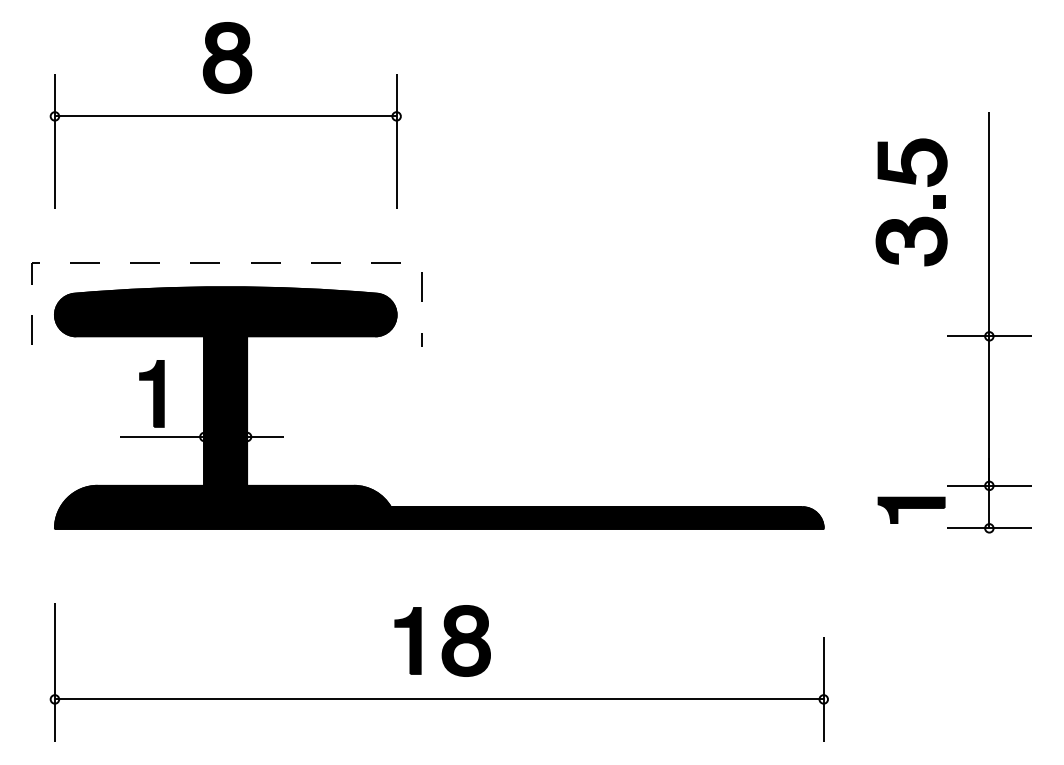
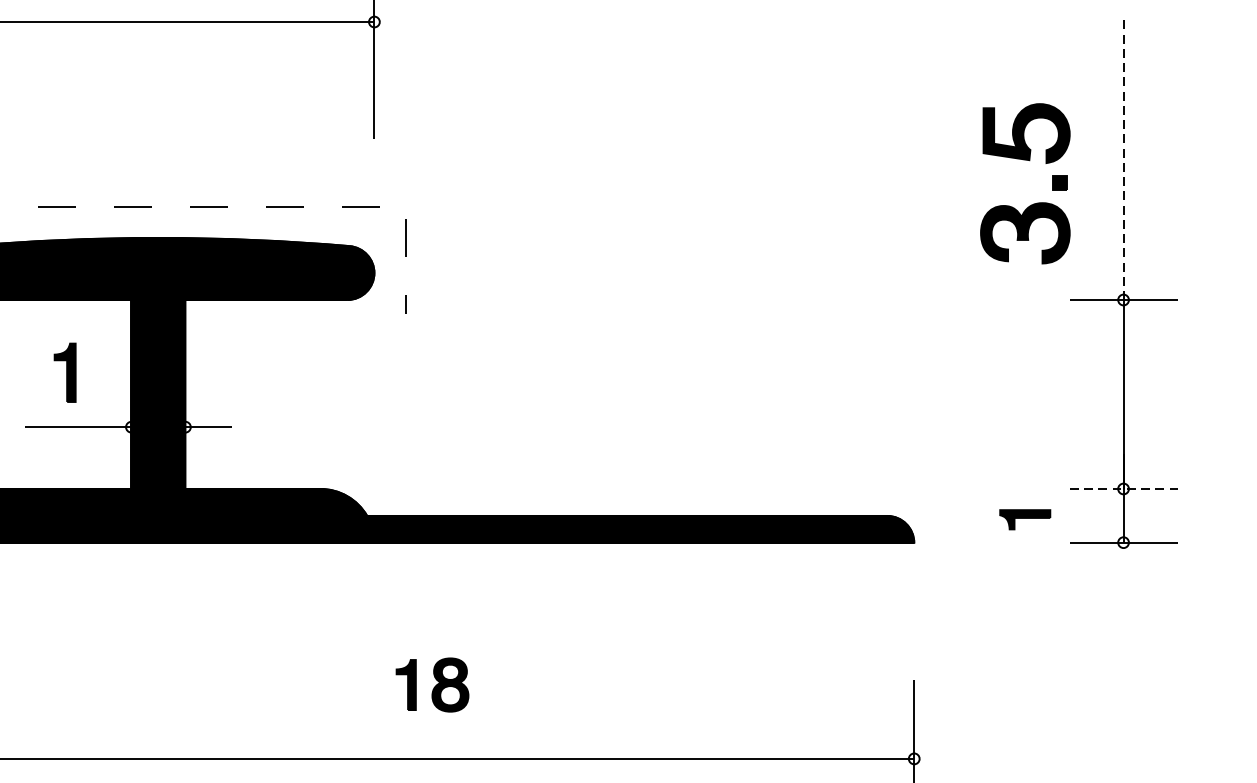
part: (918, 217) -> (1034, 202), moved
line: (989, 223) -> (1123, 157), solid -> dashed
part: (151, 393) -> (64, 372), size x0.7
line: (989, 485) -> (1123, 488), solid -> dashed
part: (911, 509) -> (1025, 518), size x0.6
part: (442, 640) -> (432, 684), size x0.6

